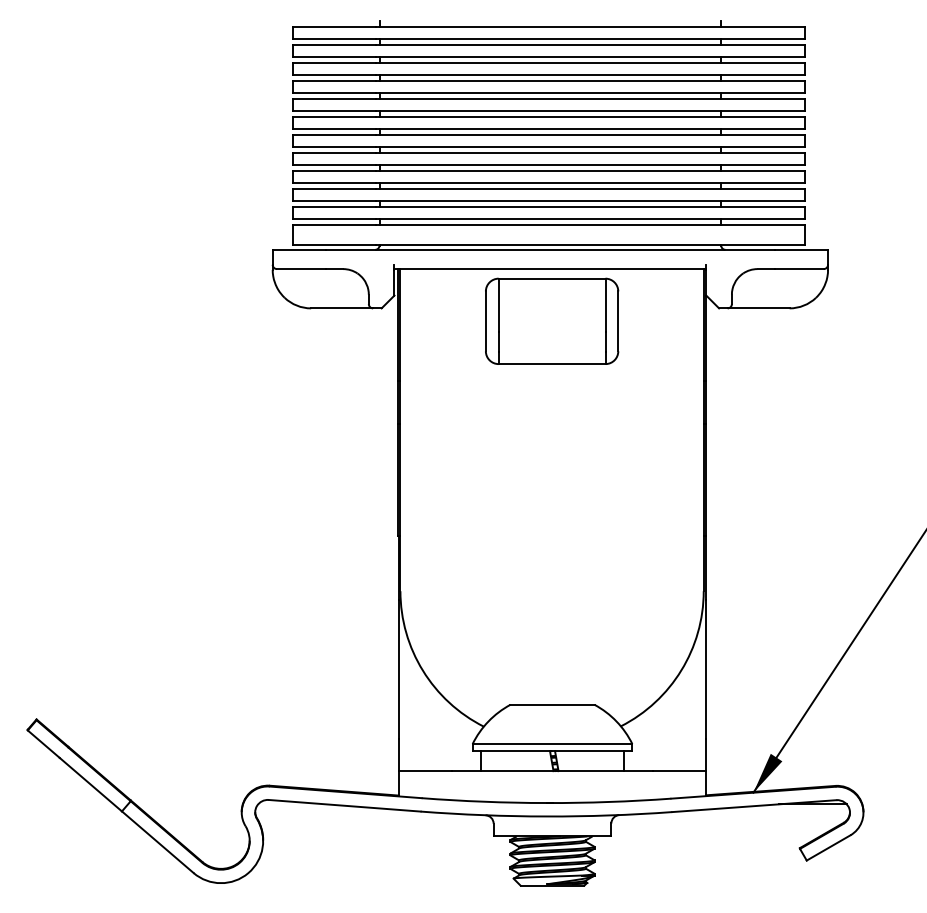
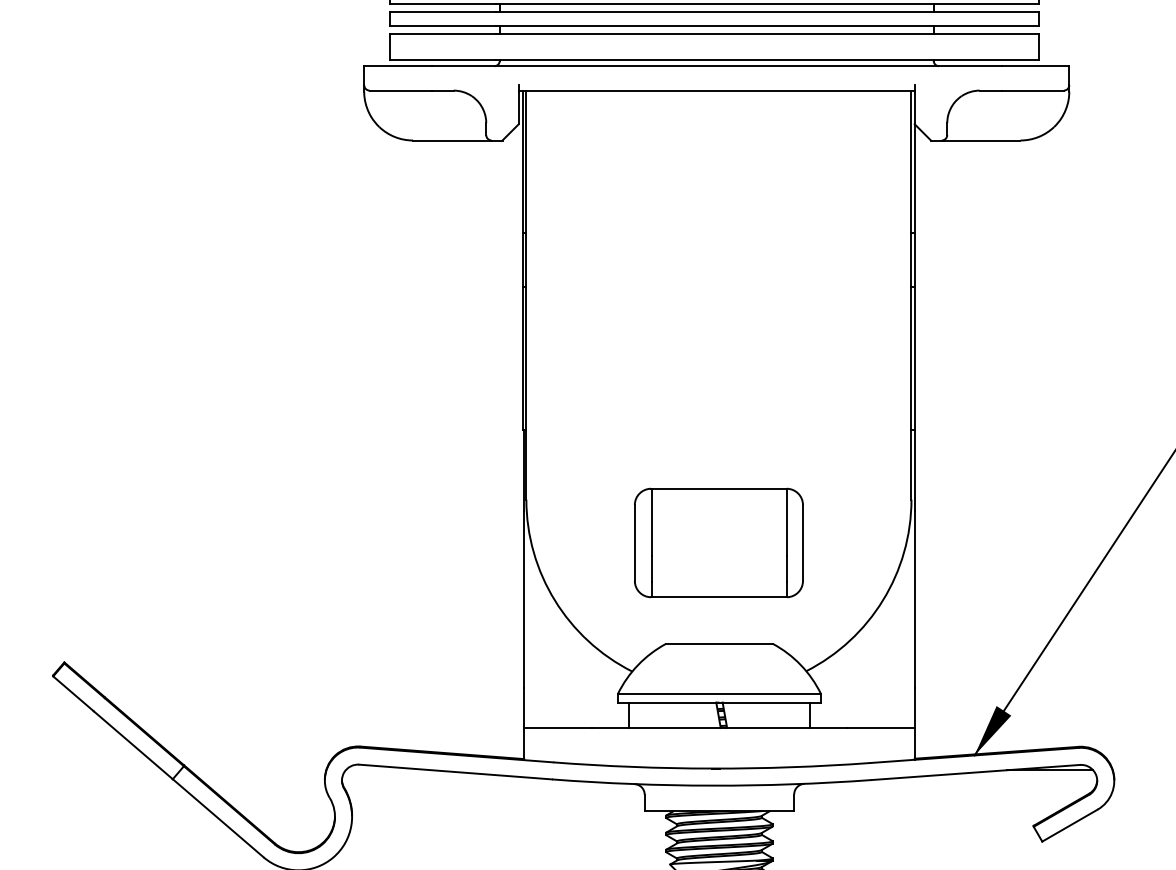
part: (552, 320) -> (719, 541), moved

